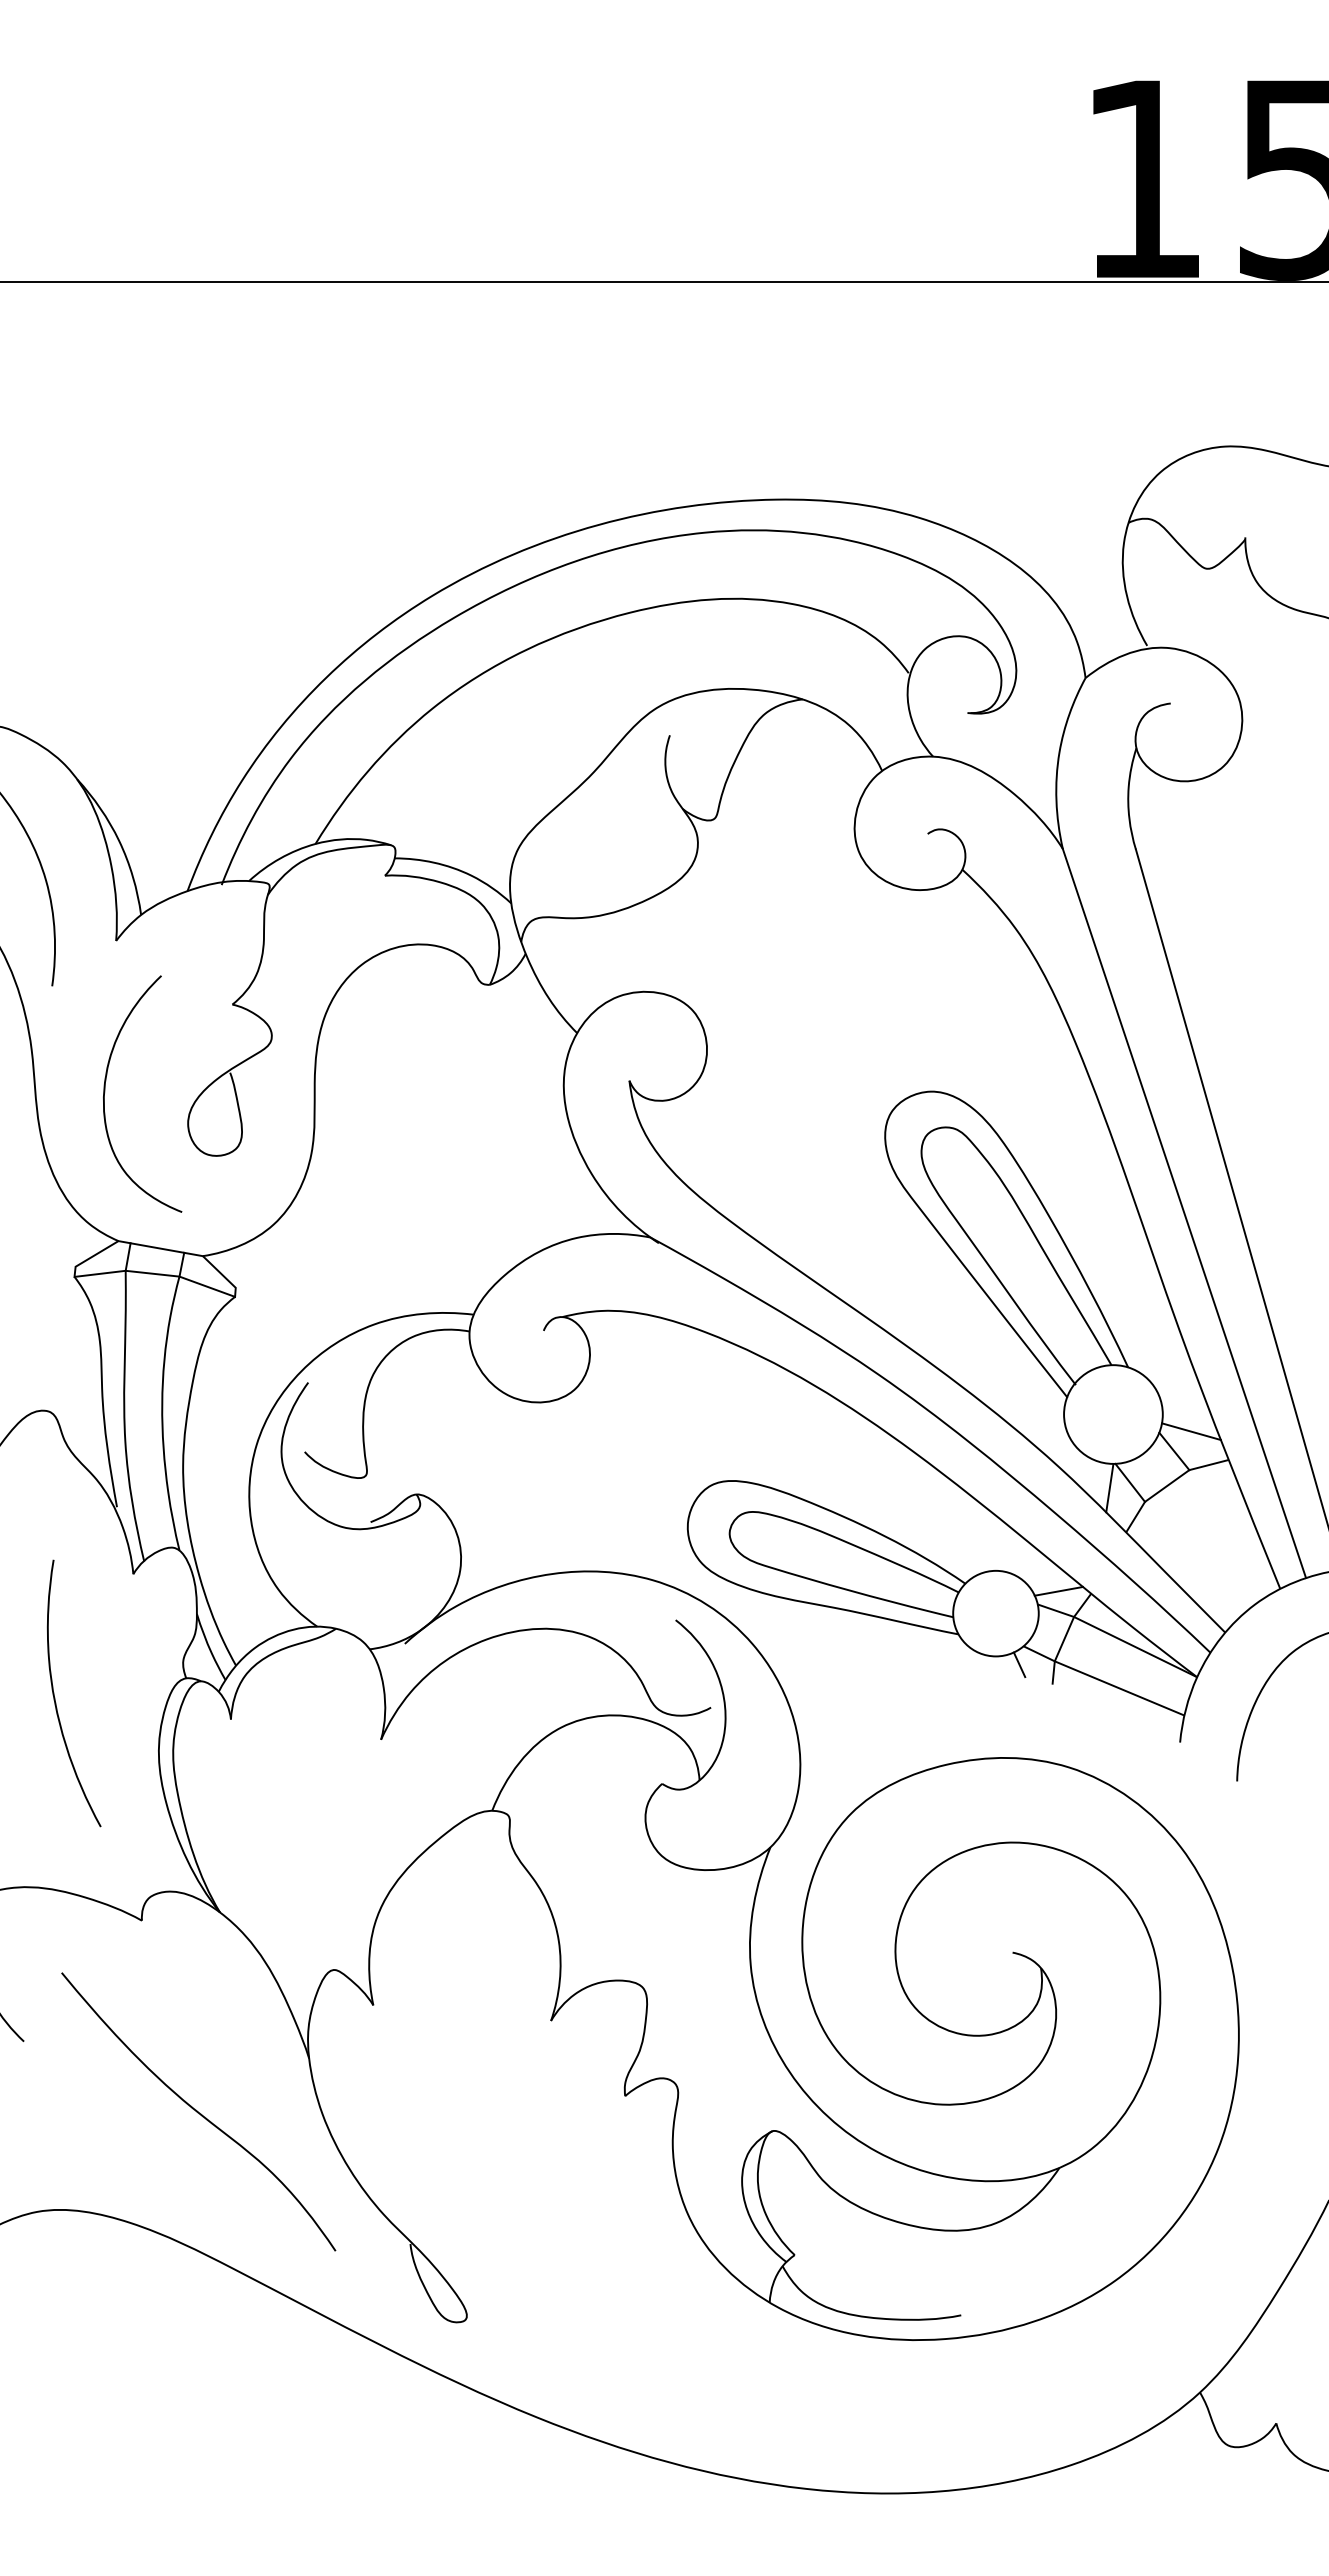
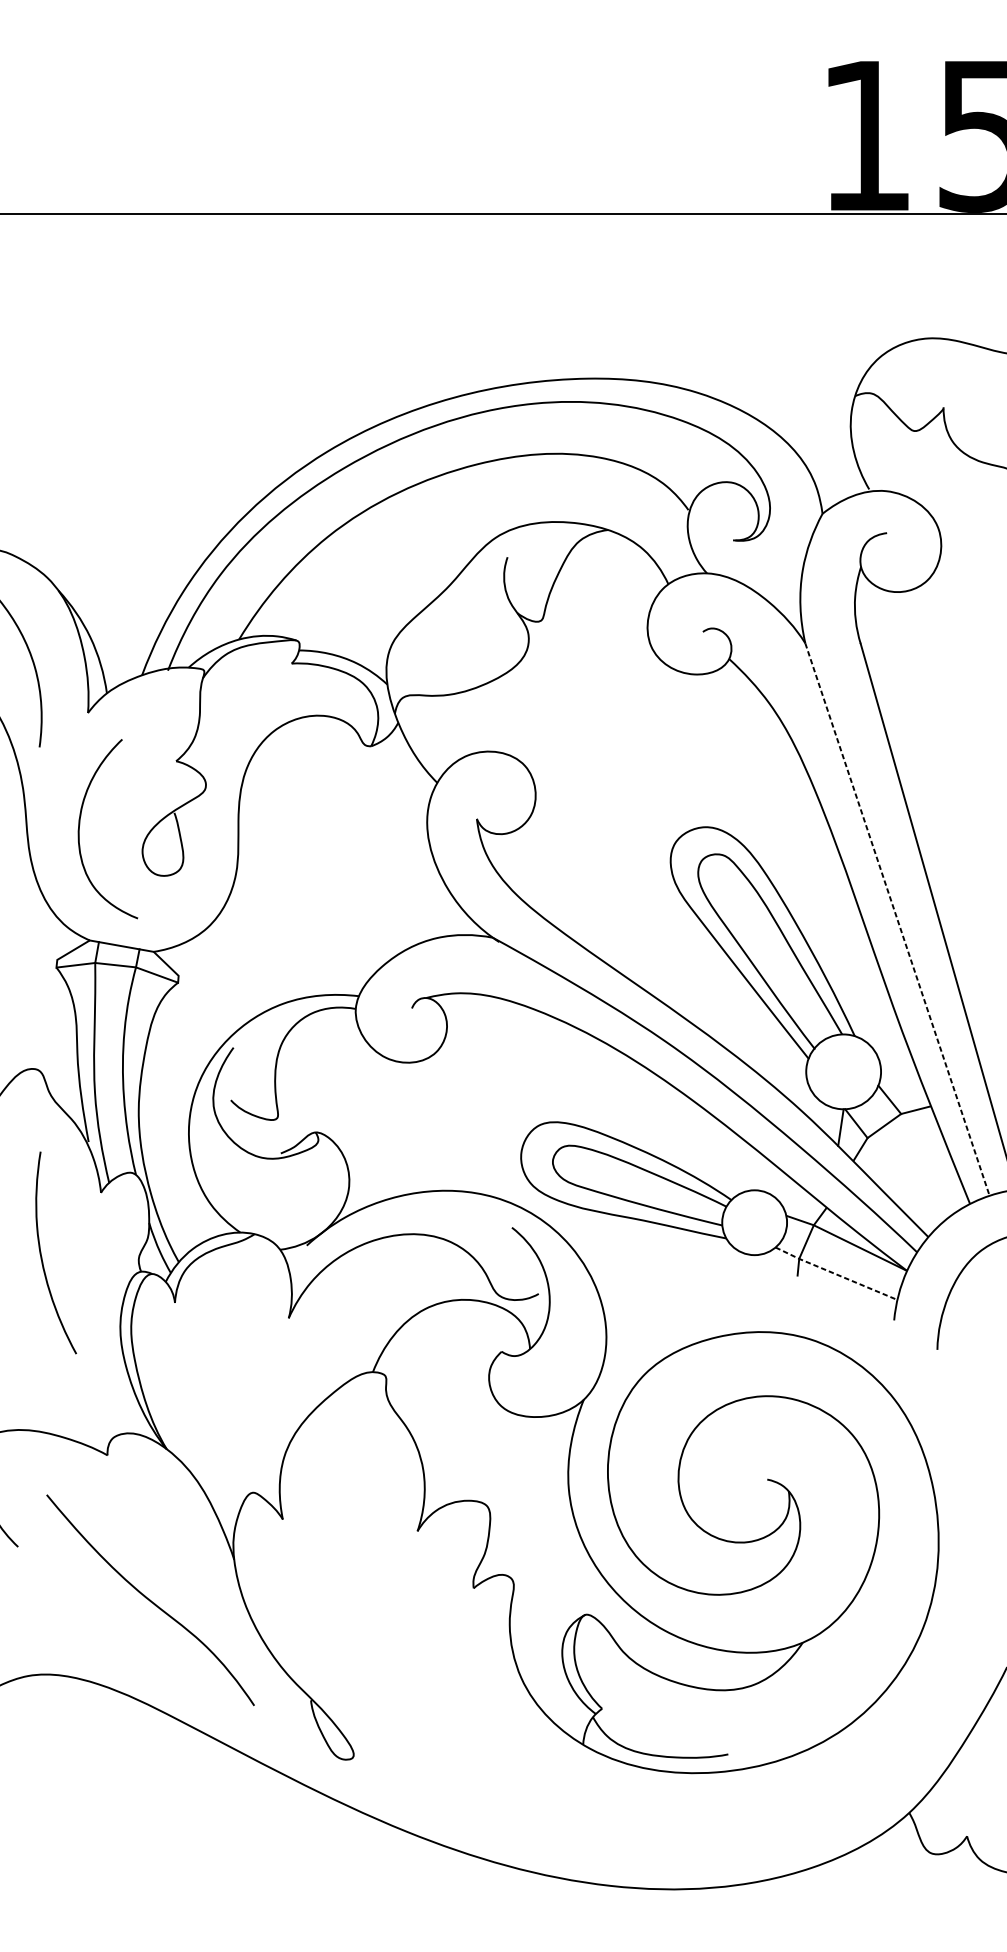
line: (1184, 1213) -> (897, 919), solid -> dashed
line: (1191, 1431) -> (902, 1084), removed
line: (1058, 1590) -> (802, 1205), removed
line: (1019, 1664) -> (772, 1261), removed
line: (1103, 1681) -> (836, 1274), solid -> dashed
curve: (55, 1697) -> (42, 1255), moved

